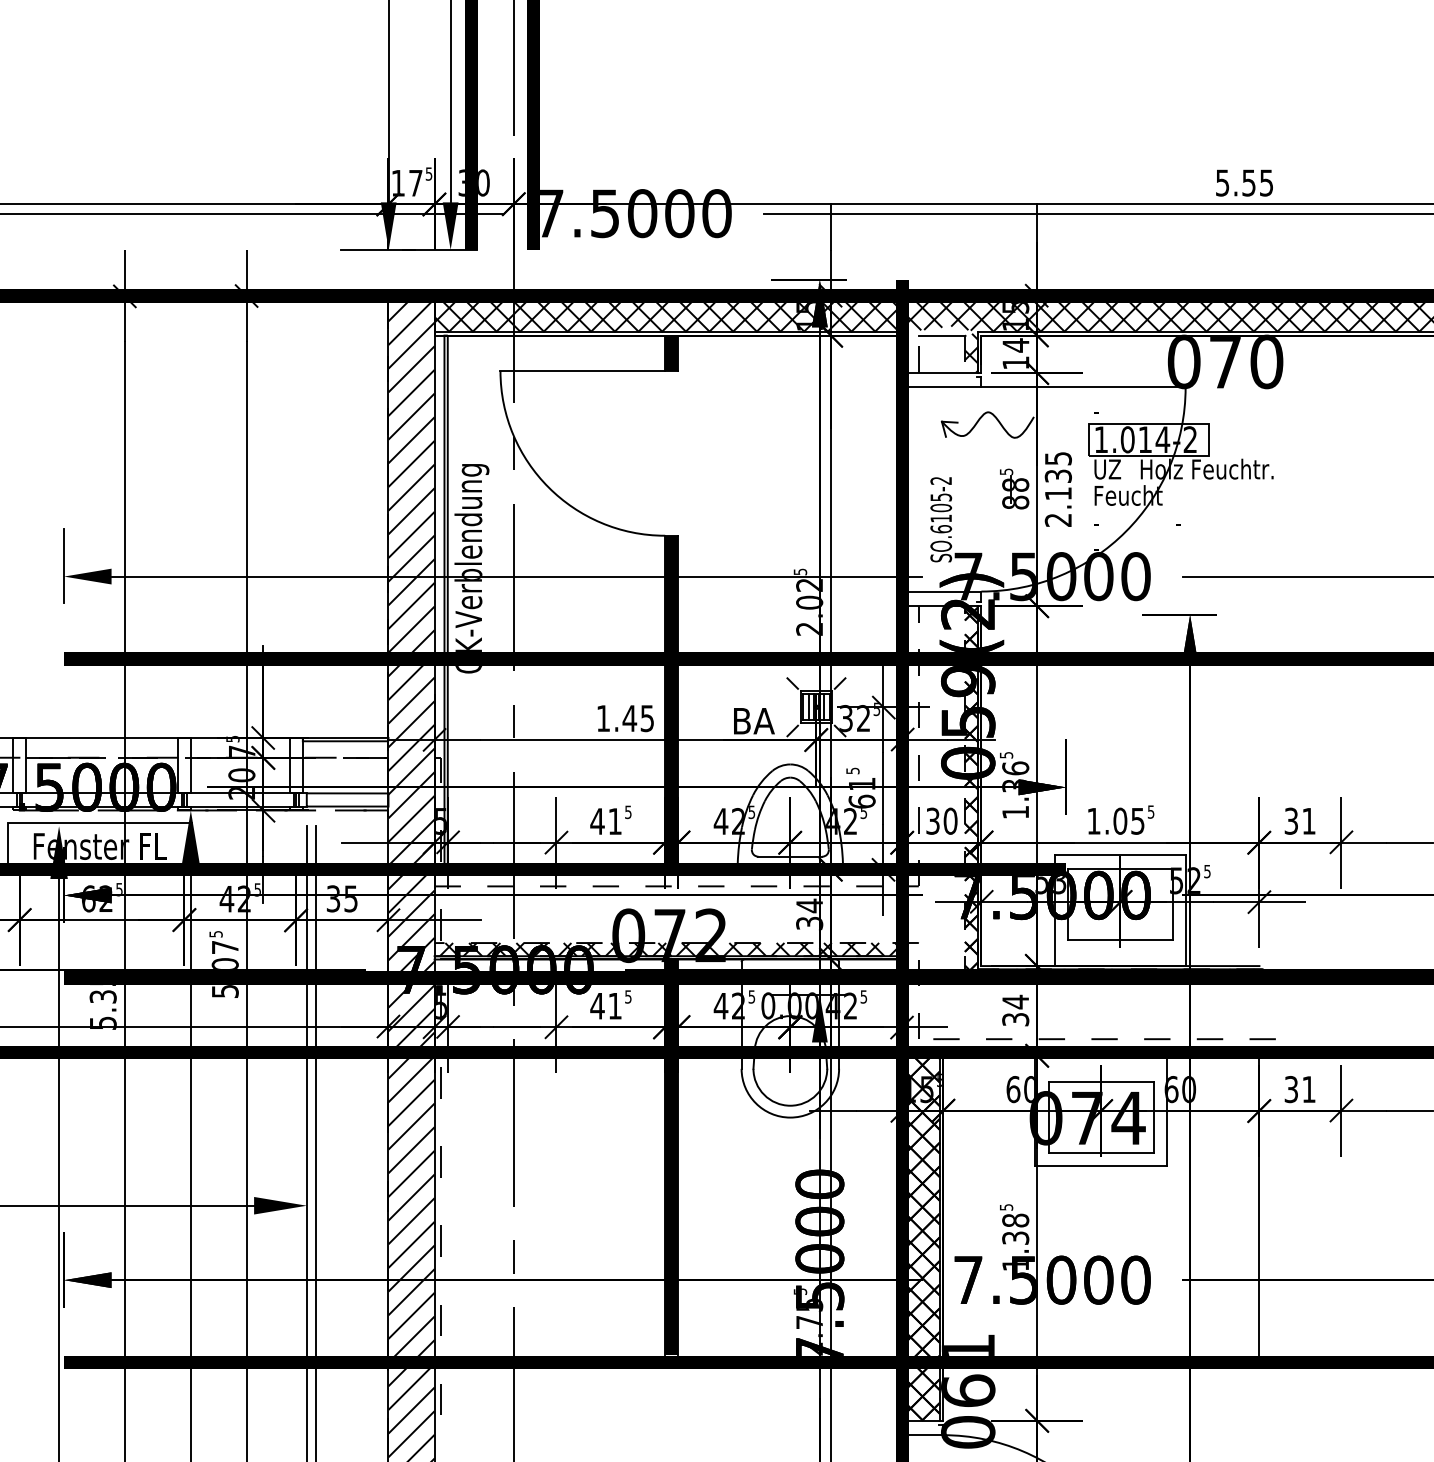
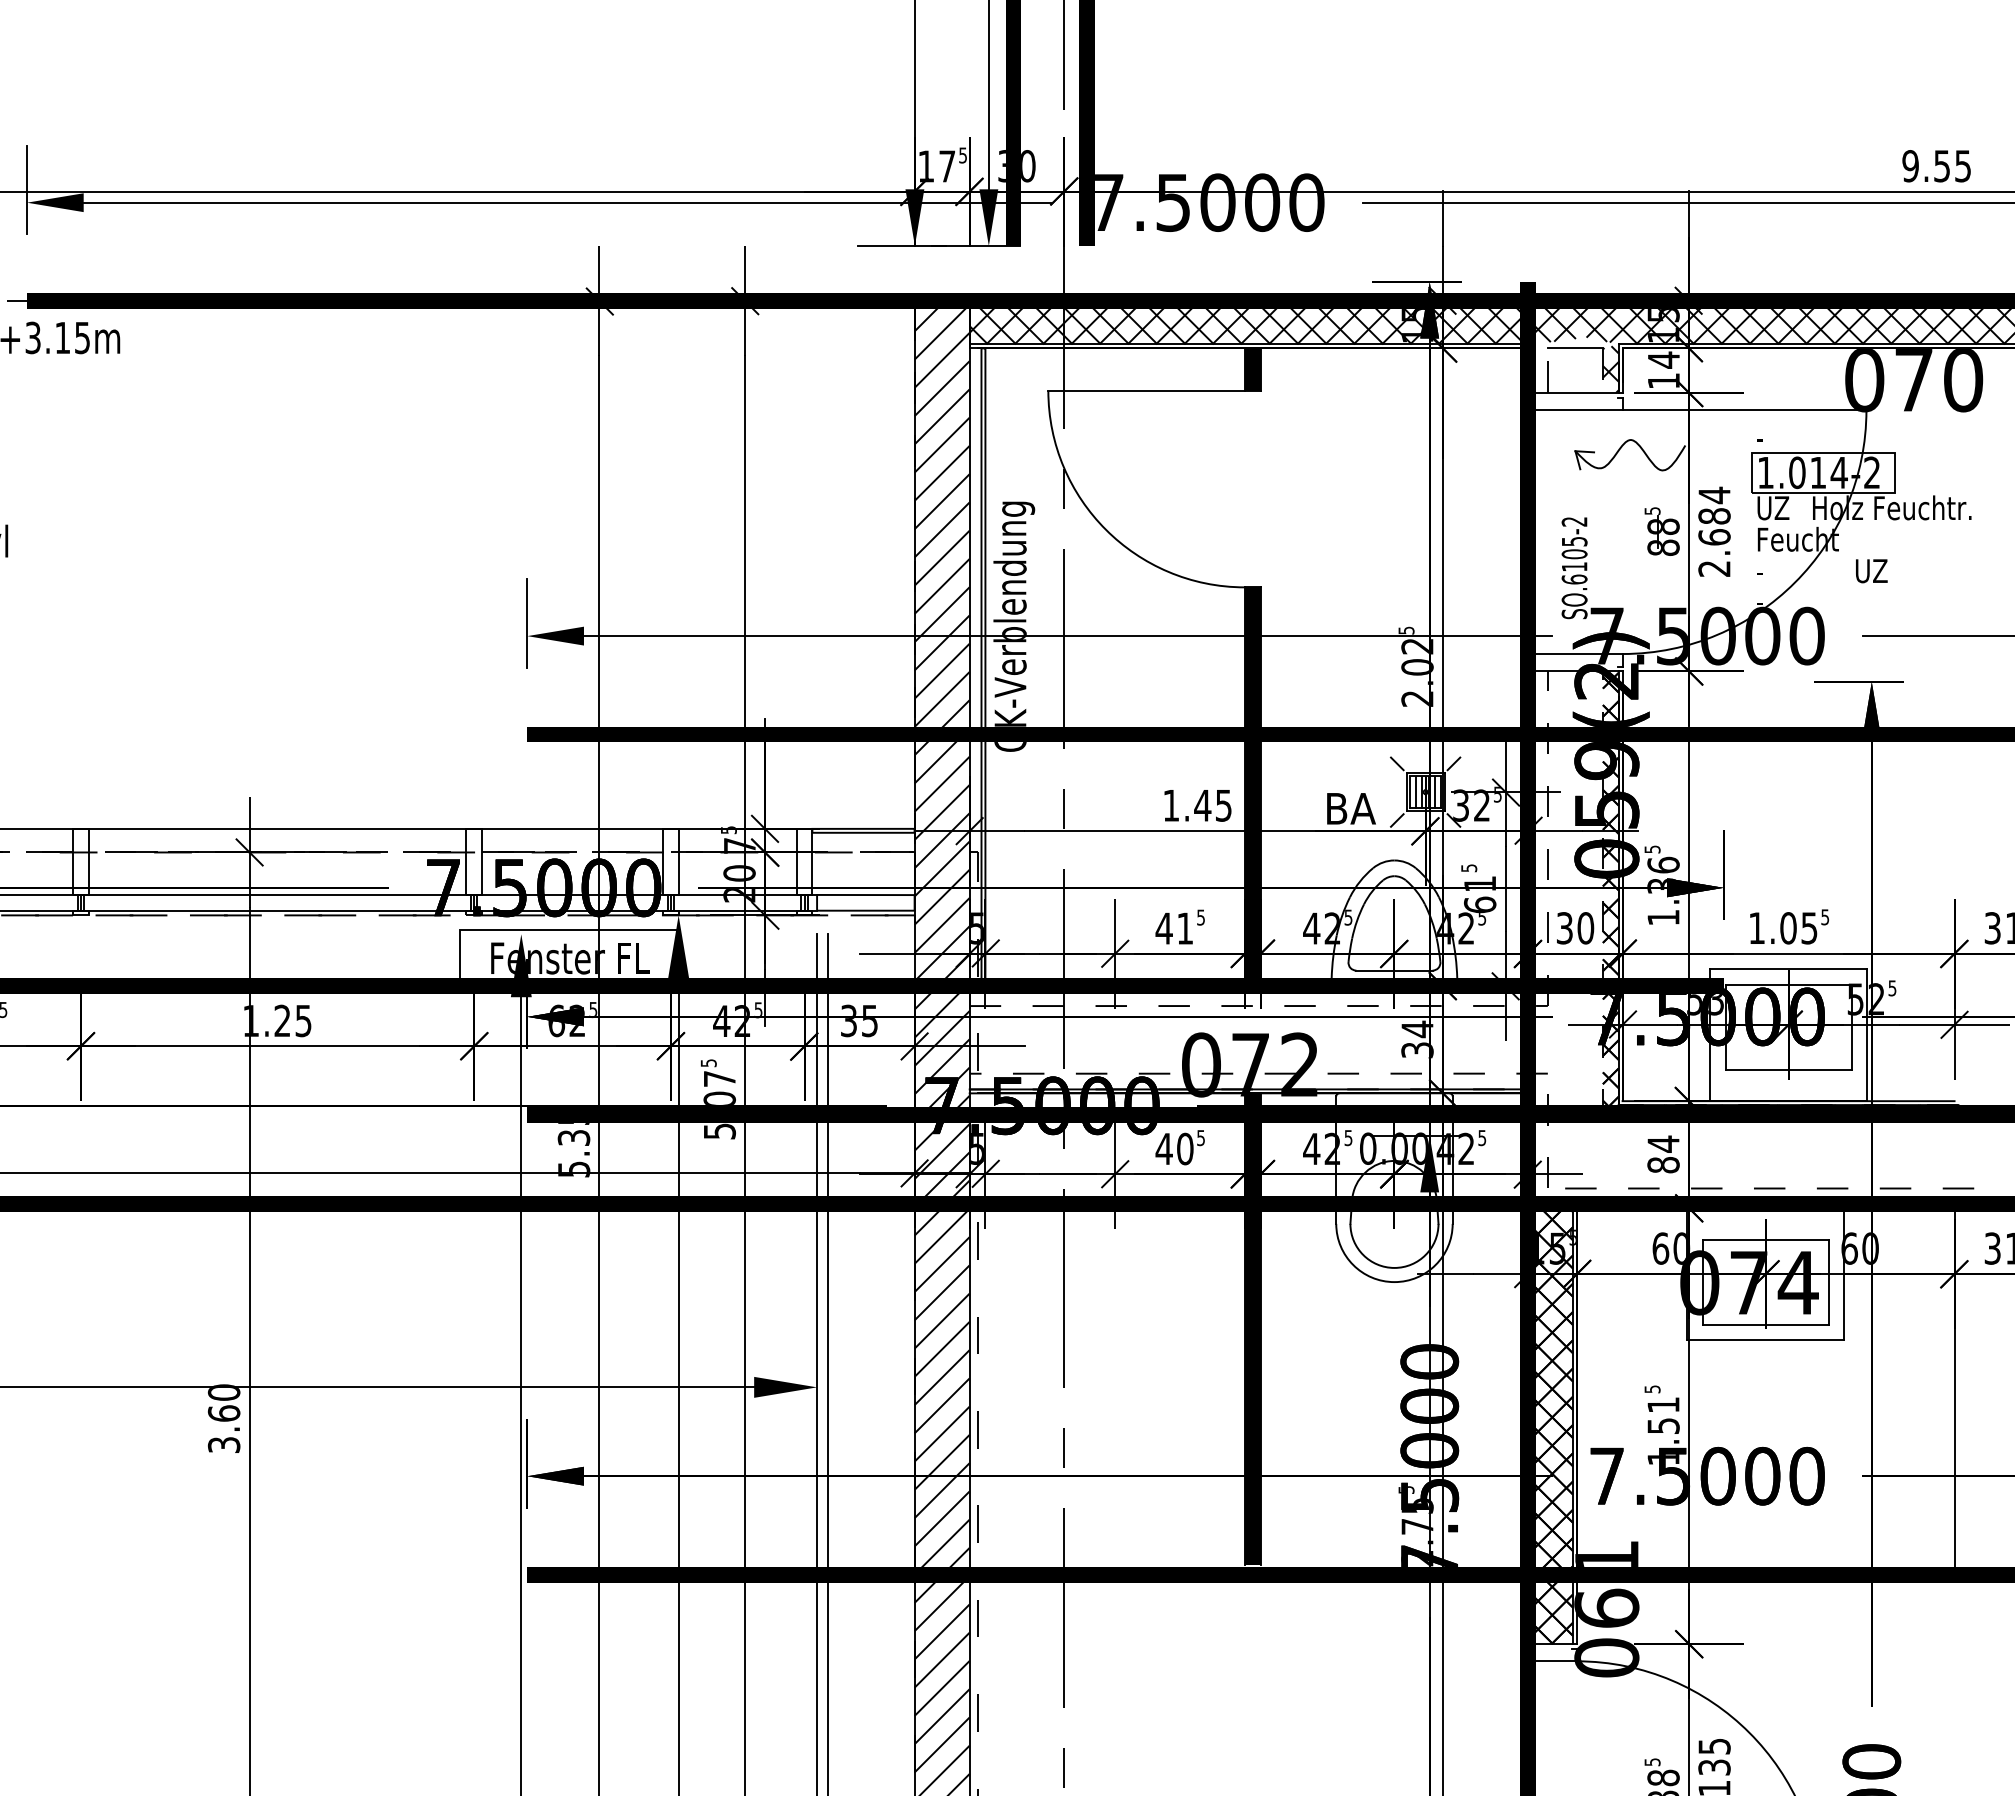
text: (1222, 183) -> (1910, 166), 5.55 -> 9.55
text: (1058, 475) -> (1714, 515), 2.135 -> 2.684
text: (1189, 522) -> (1871, 571), - -> UZ
hatch: (676, 949) -> (1258, 1081), removed
text: (615, 1005) -> (1185, 1148), 41 -> 40
text: (1015, 1019) -> (1663, 1165), 34 -> 84
text: (1015, 1228) -> (1663, 1414), 1.38 -> 1.51

